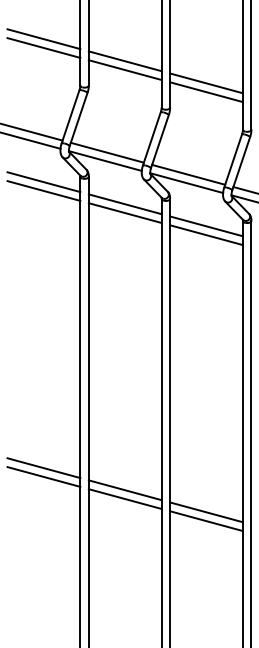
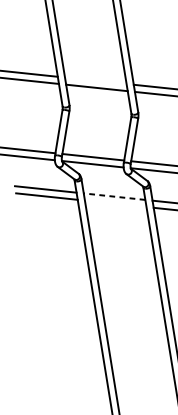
line: (124, 61) -> (95, 81), removed
line: (125, 204) -> (114, 196), solid -> dashed
line: (124, 212) -> (115, 203), removed

